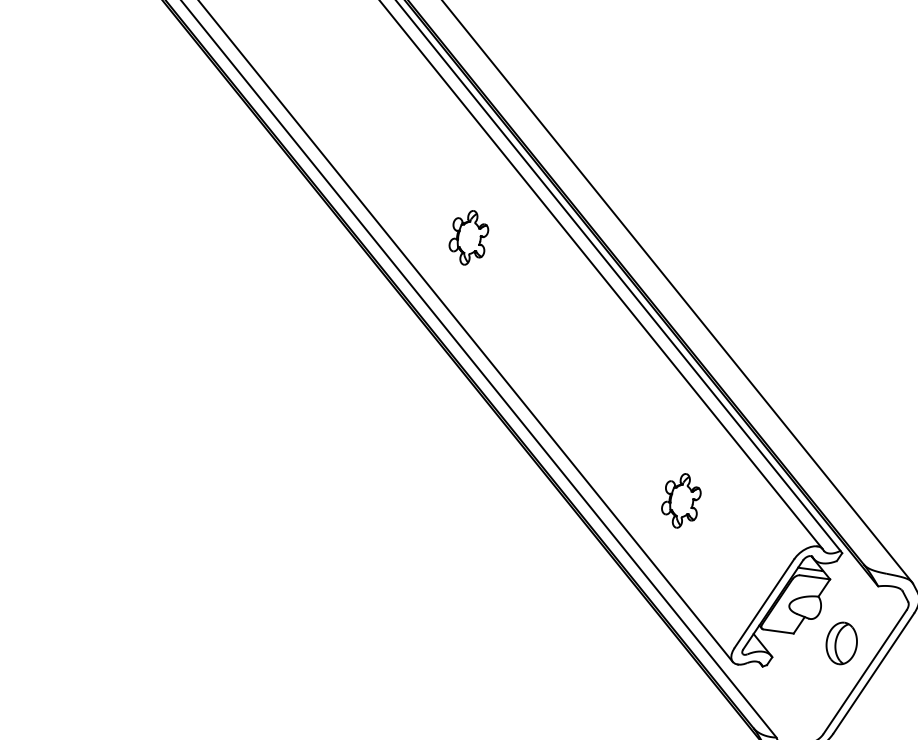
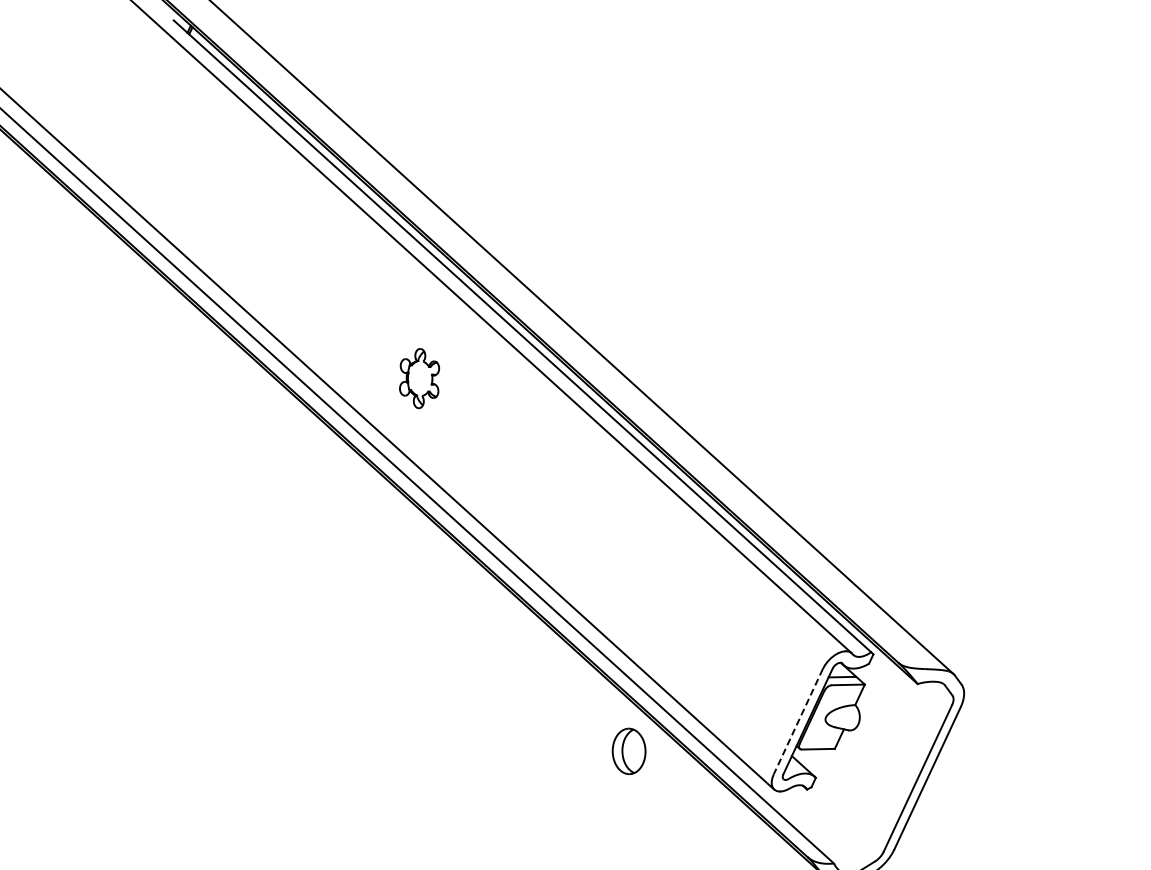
part: (681, 500) -> (691, 624), removed
line: (764, 604) -> (798, 722), solid -> dashed
part: (841, 643) -> (628, 751), moved

